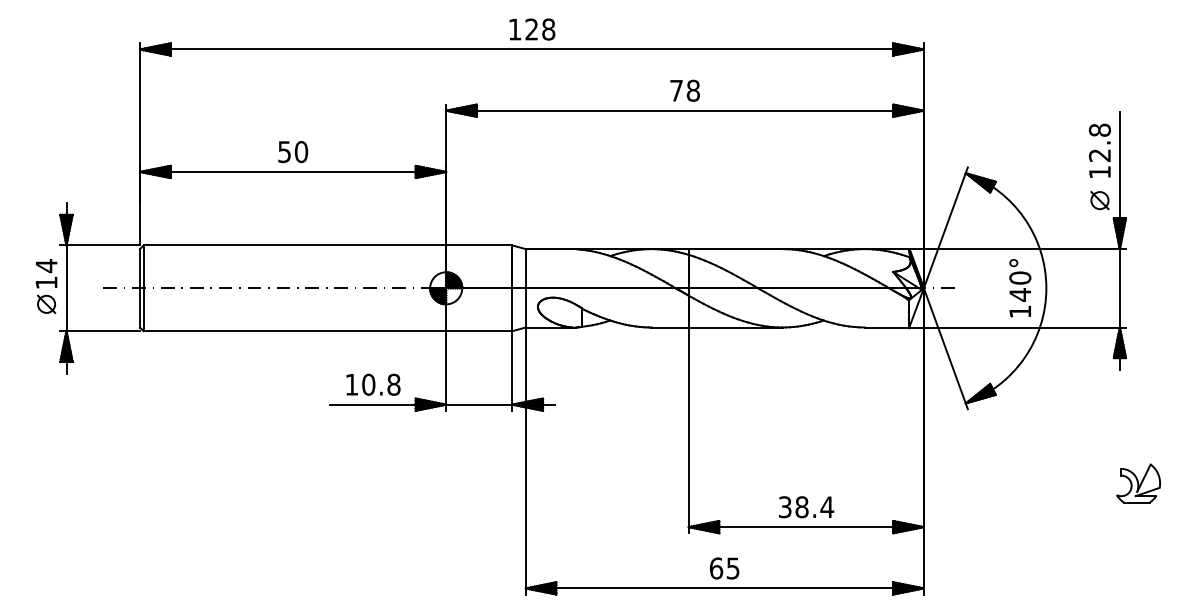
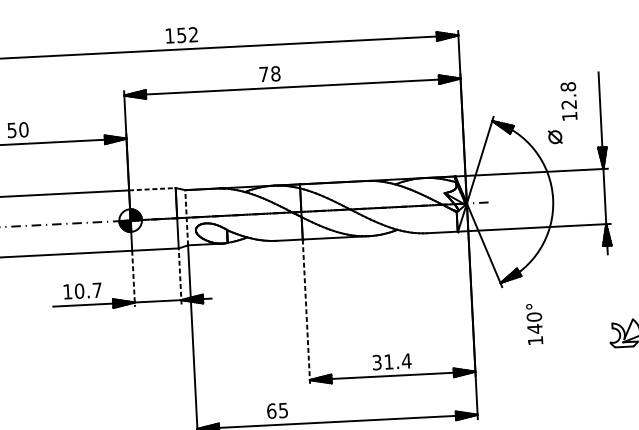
text: (540, 29) -> (187, 35), 128 -> 152
text: (684, 90) -> (269, 73), moved
text: (1099, 150) -> (568, 101), moved
part: (1099, 200) -> (555, 137), moved
line: (479, 245) -> (152, 189), solid -> dashed
line: (525, 287) -> (186, 217), solid -> dashed
text: (1020, 288) -> (534, 324), moved
line: (446, 370) -> (133, 278), solid -> dashed
line: (512, 370) -> (180, 276), solid -> dashed
text: (393, 384) -> (97, 290), 10.8 -> 10.7
line: (688, 430) -> (306, 312), solid -> dashed
text: (801, 507) -> (388, 362), 38.4 -> 31.4
text: (724, 568) -> (277, 410), moved

